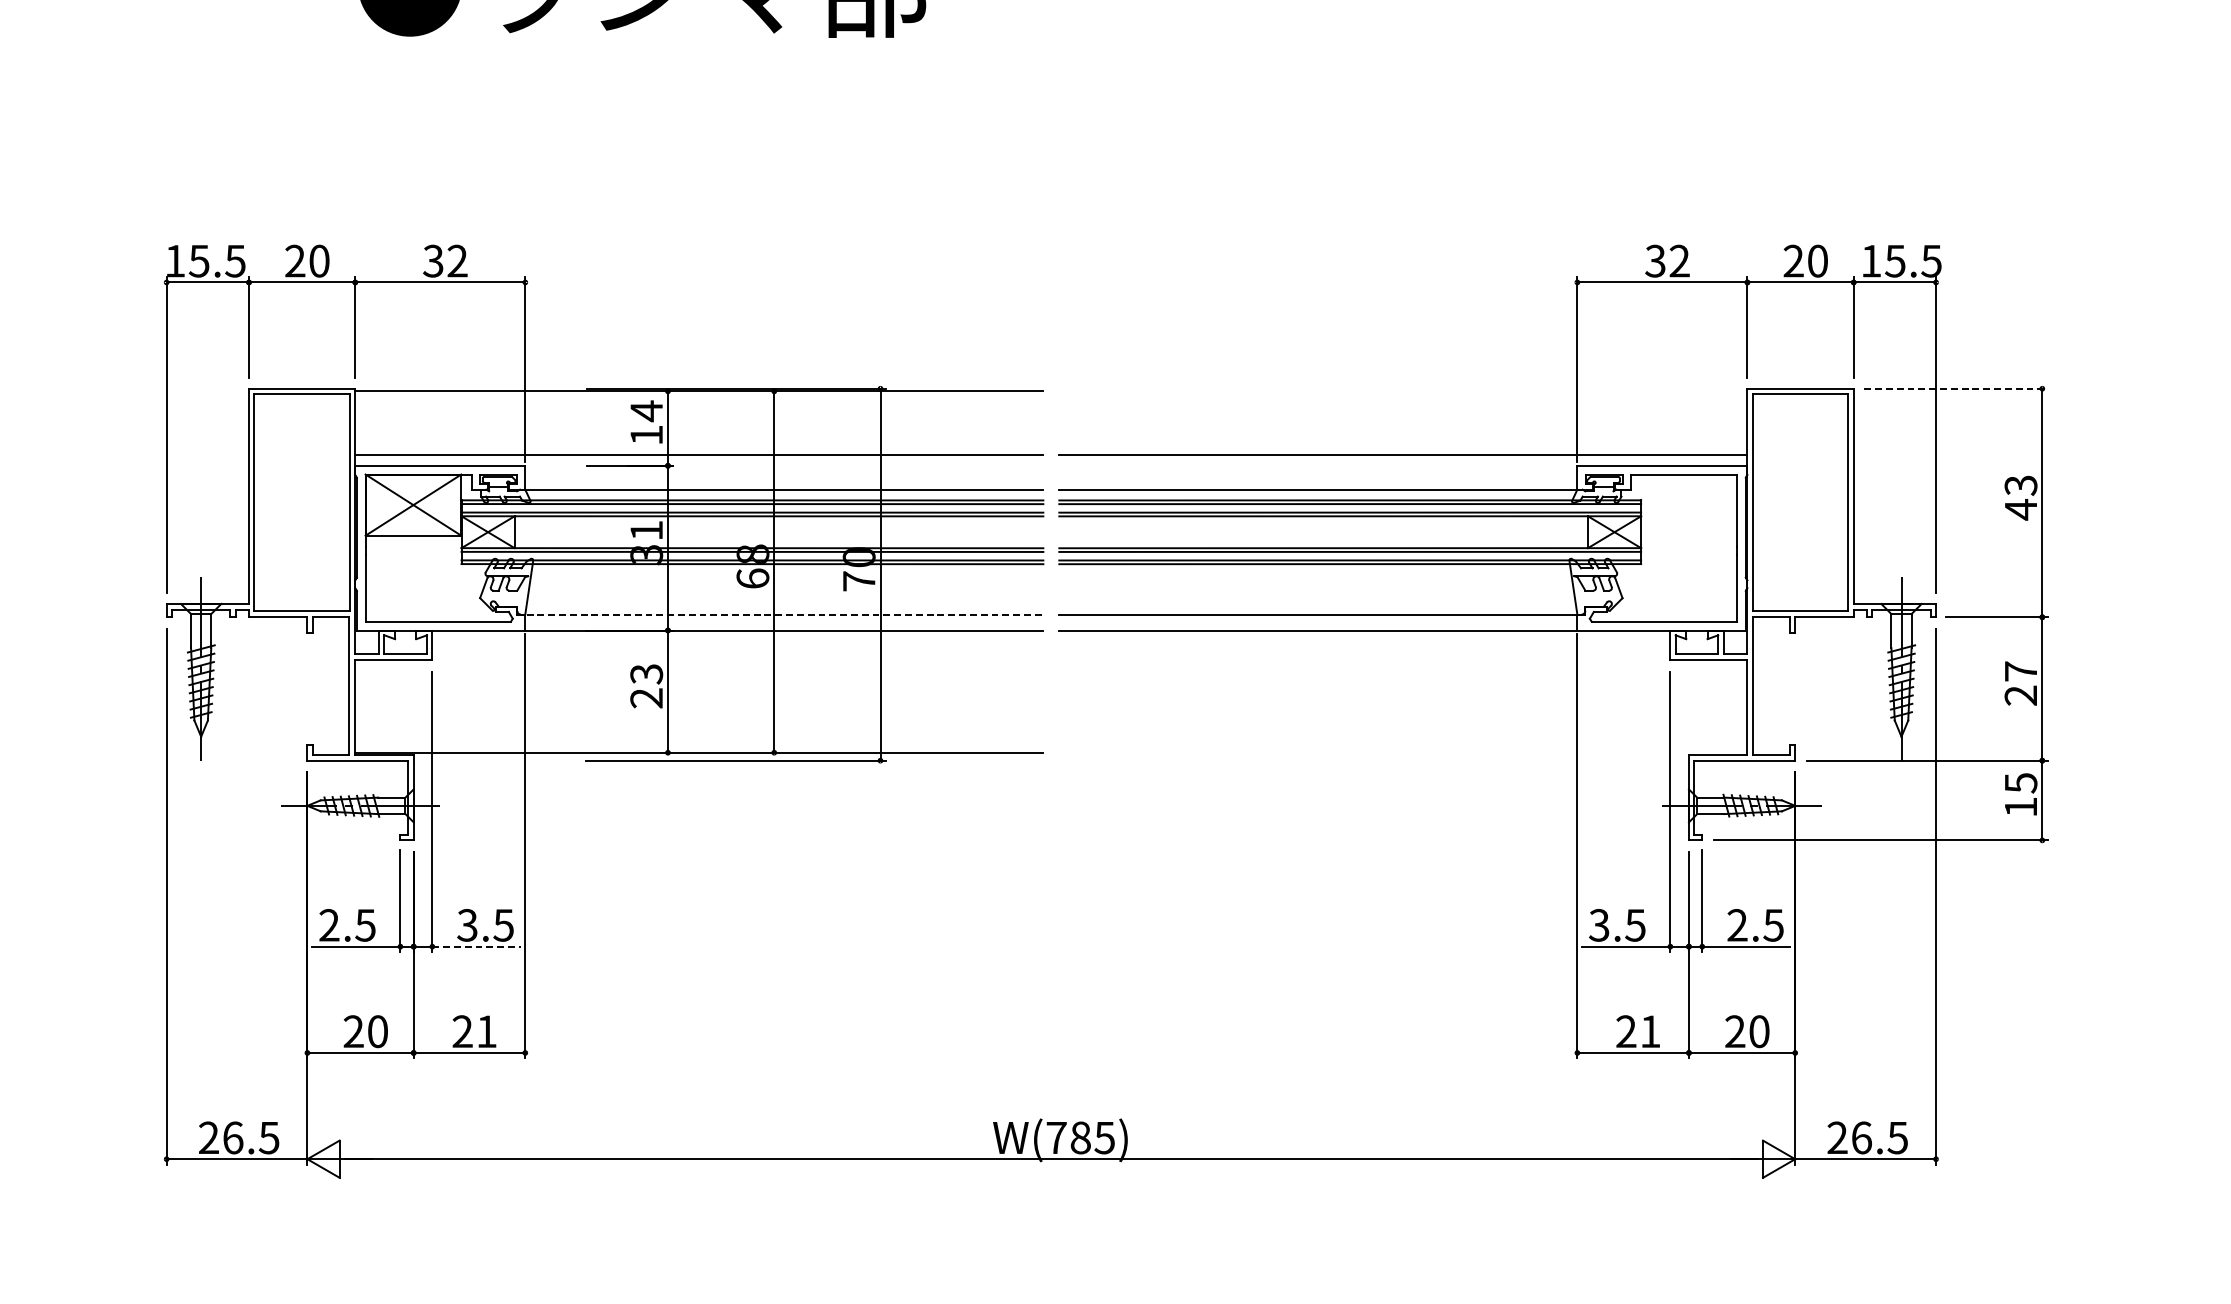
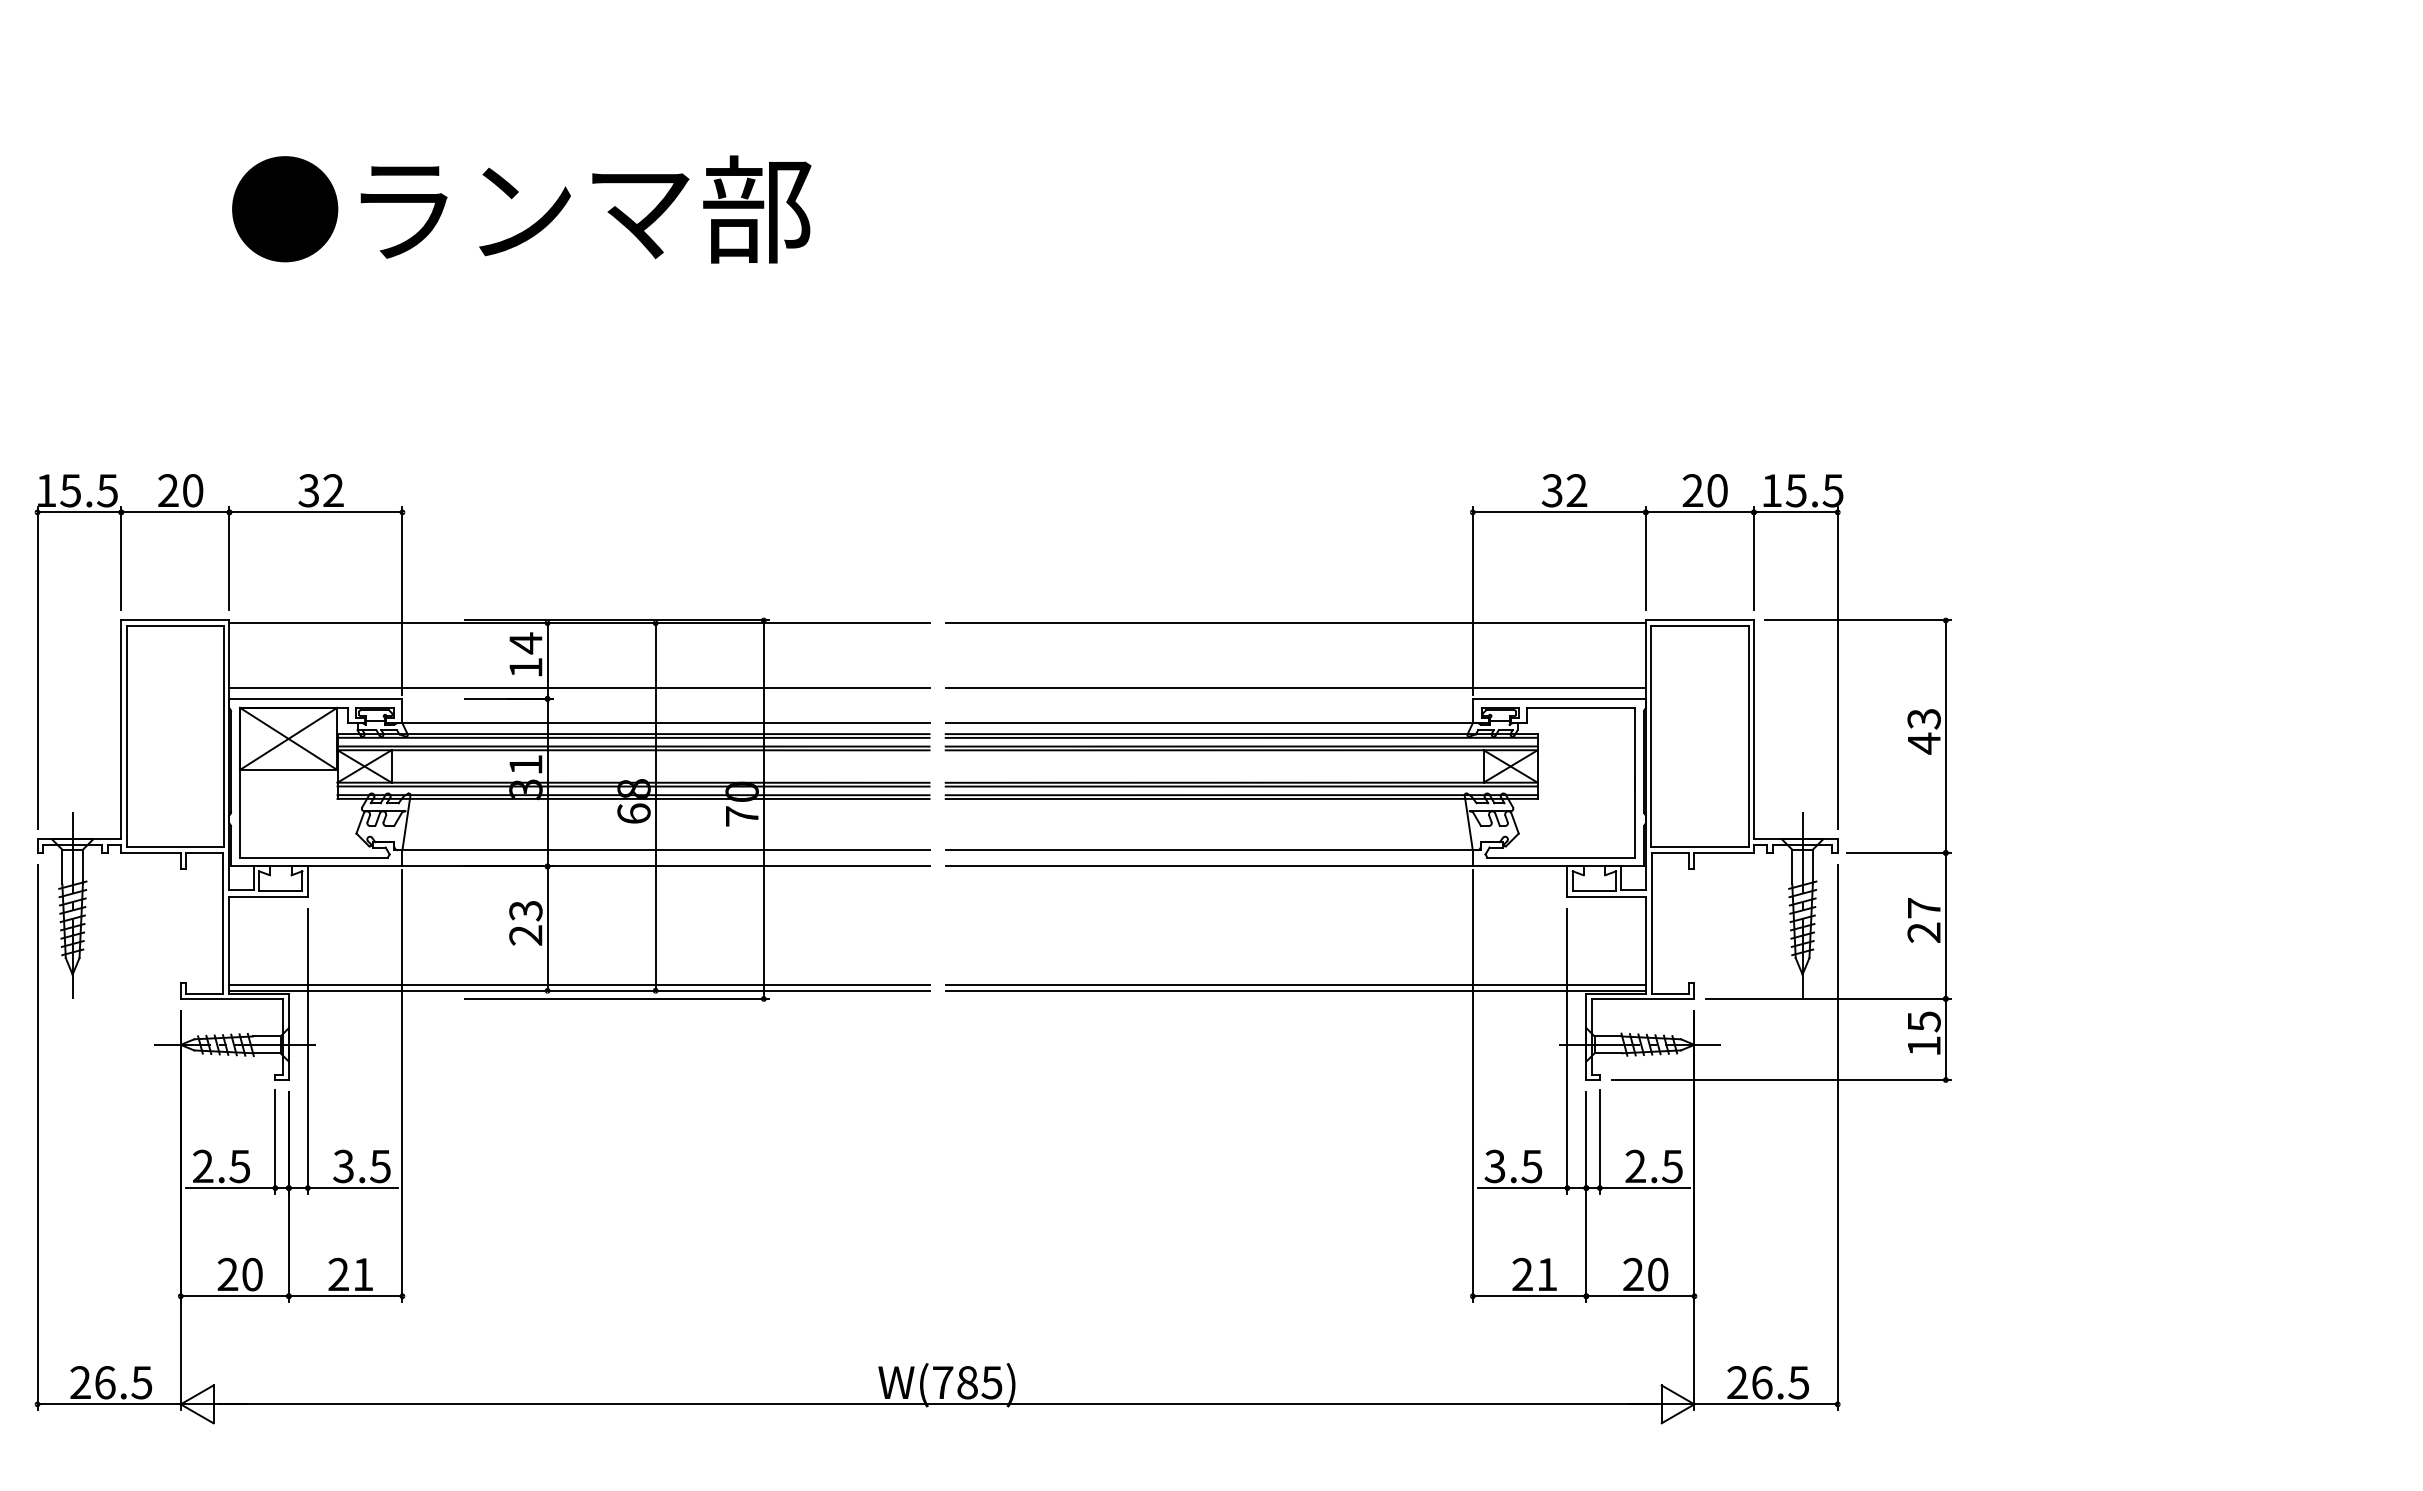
line: (1956, 388) -> (1858, 620), dashed -> solid
line: (1403, 391) -> (1295, 623), added
line: (784, 614) -> (666, 850), dashed -> solid
line: (699, 747) -> (579, 985), added
line: (1403, 747) -> (1295, 985), added
line: (1403, 752) -> (1295, 990), added
line: (476, 947) -> (352, 1188), dashed -> solid

